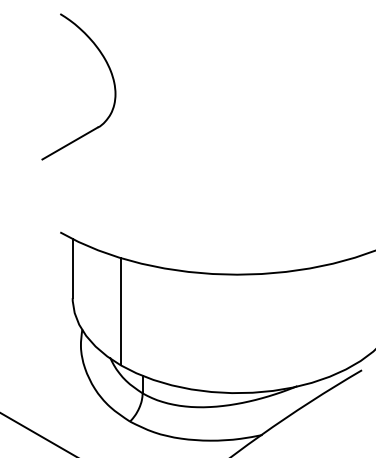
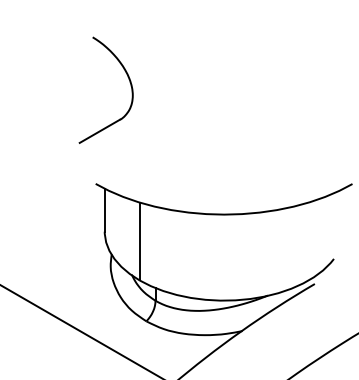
part: (110, 76) -> (129, 82), moved

